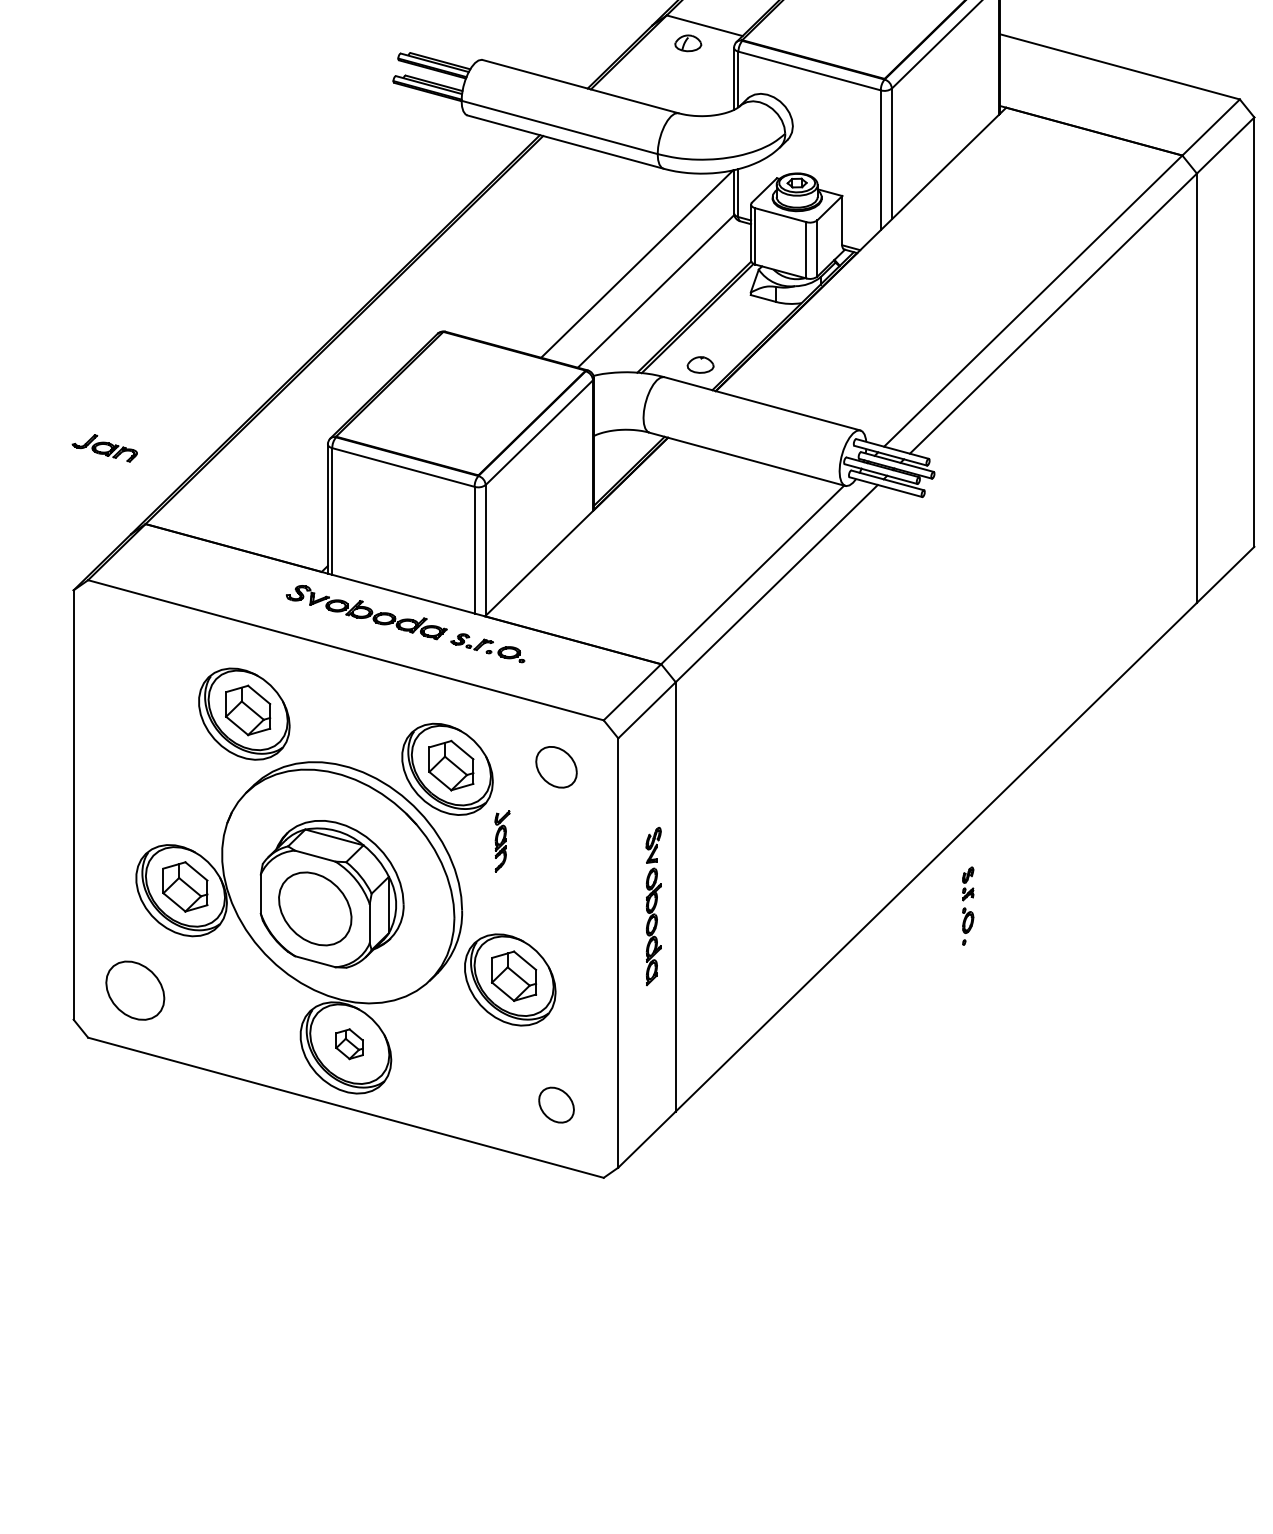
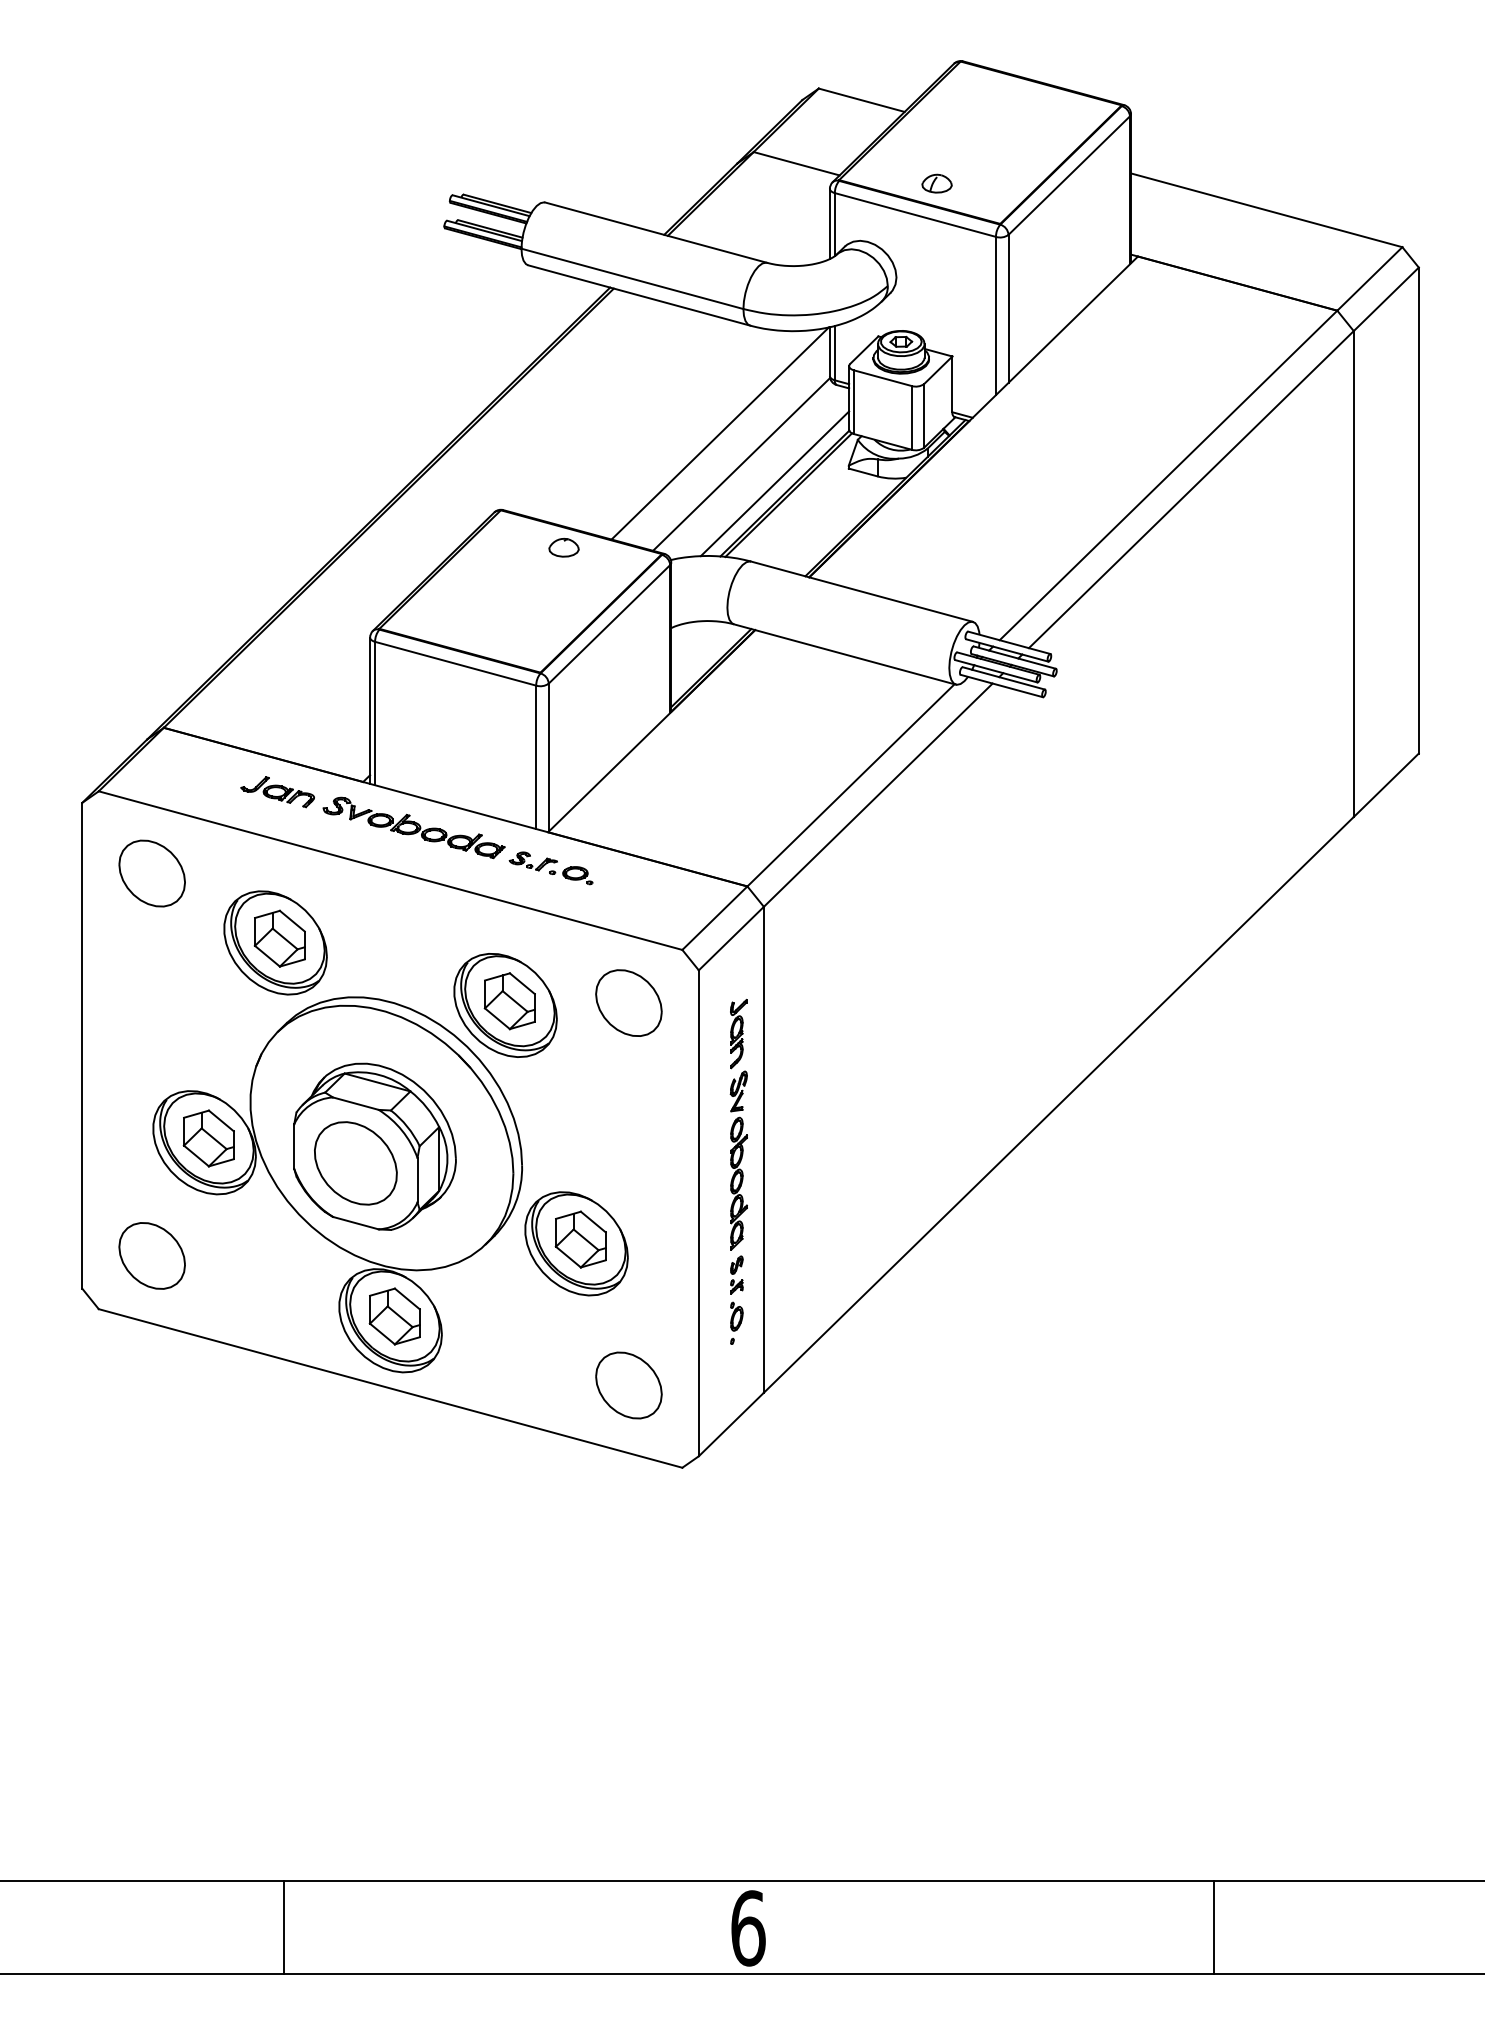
part: (687, 43) -> (936, 183), moved
line: (685, 308) -> (774, 483), added
part: (700, 364) -> (563, 547), moved
part: (104, 448) -> (277, 792), moved
part: (134, 652) -> (151, 873), added
part: (556, 766) -> (628, 1002), size x1.43
part: (502, 841) -> (738, 1034), moved
part: (967, 905) -> (736, 1299), moved
part: (349, 1044) -> (394, 1316), size x1.67
part: (556, 1105) -> (628, 1385), size x1.67

